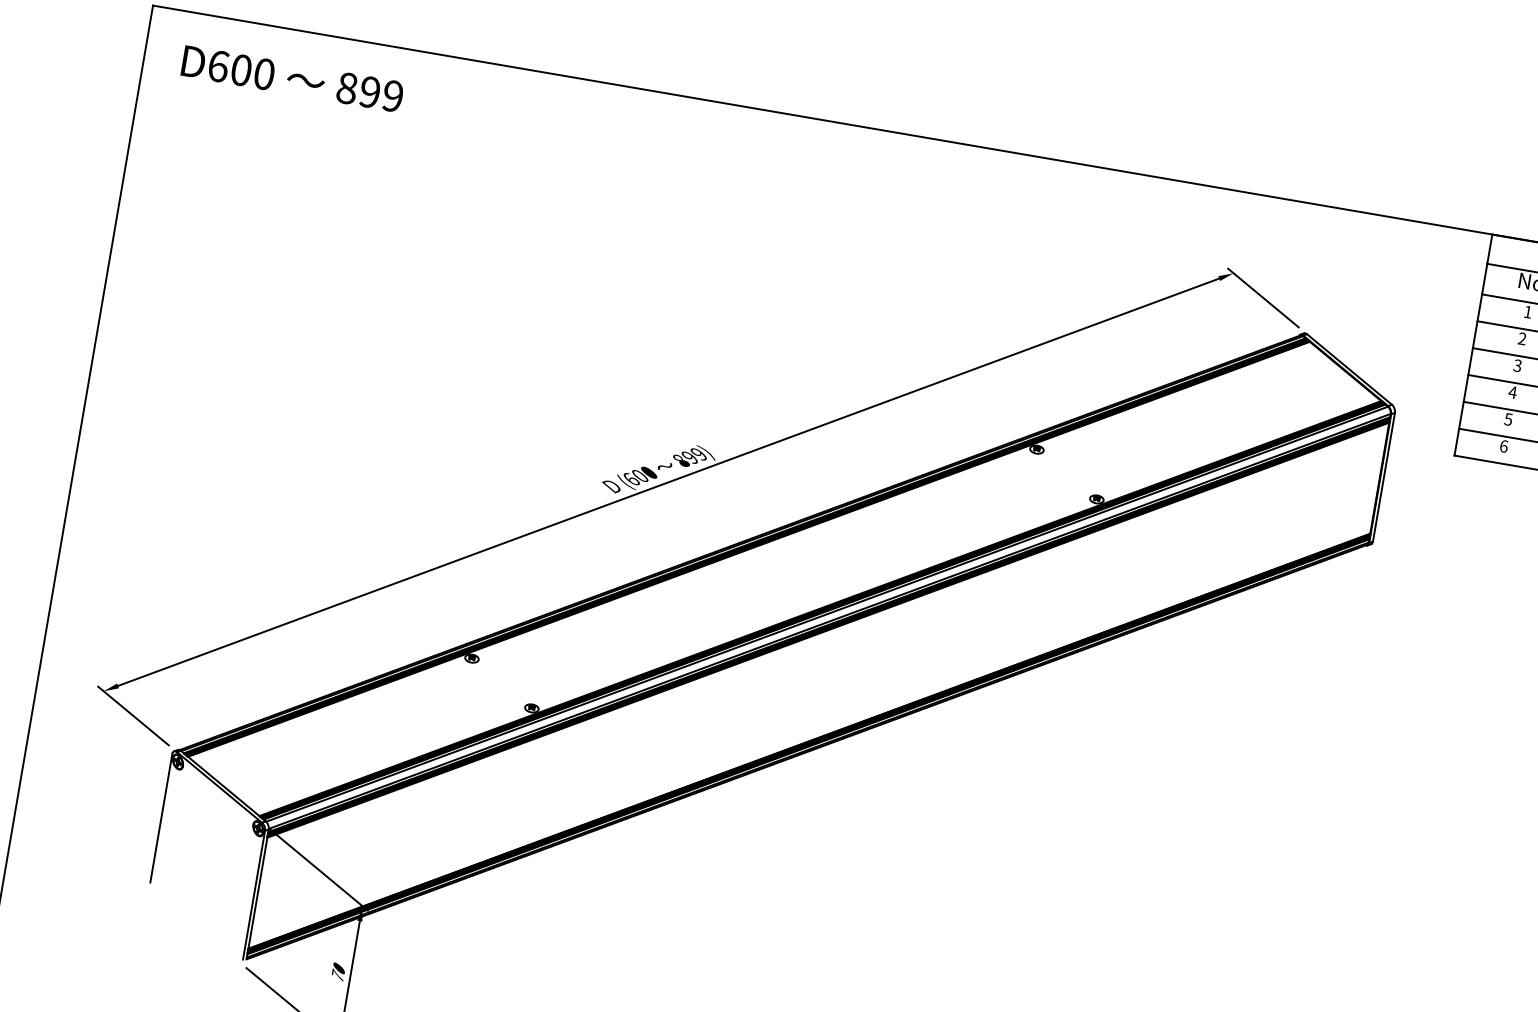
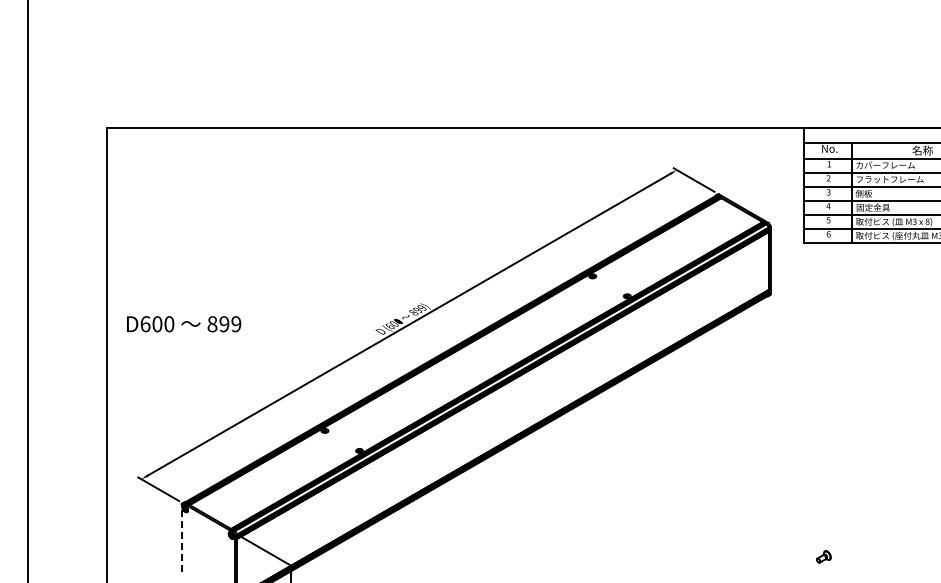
text: (293, 79) -> (184, 324), moved
line: (161, 818) -> (181, 538), solid -> dashed

